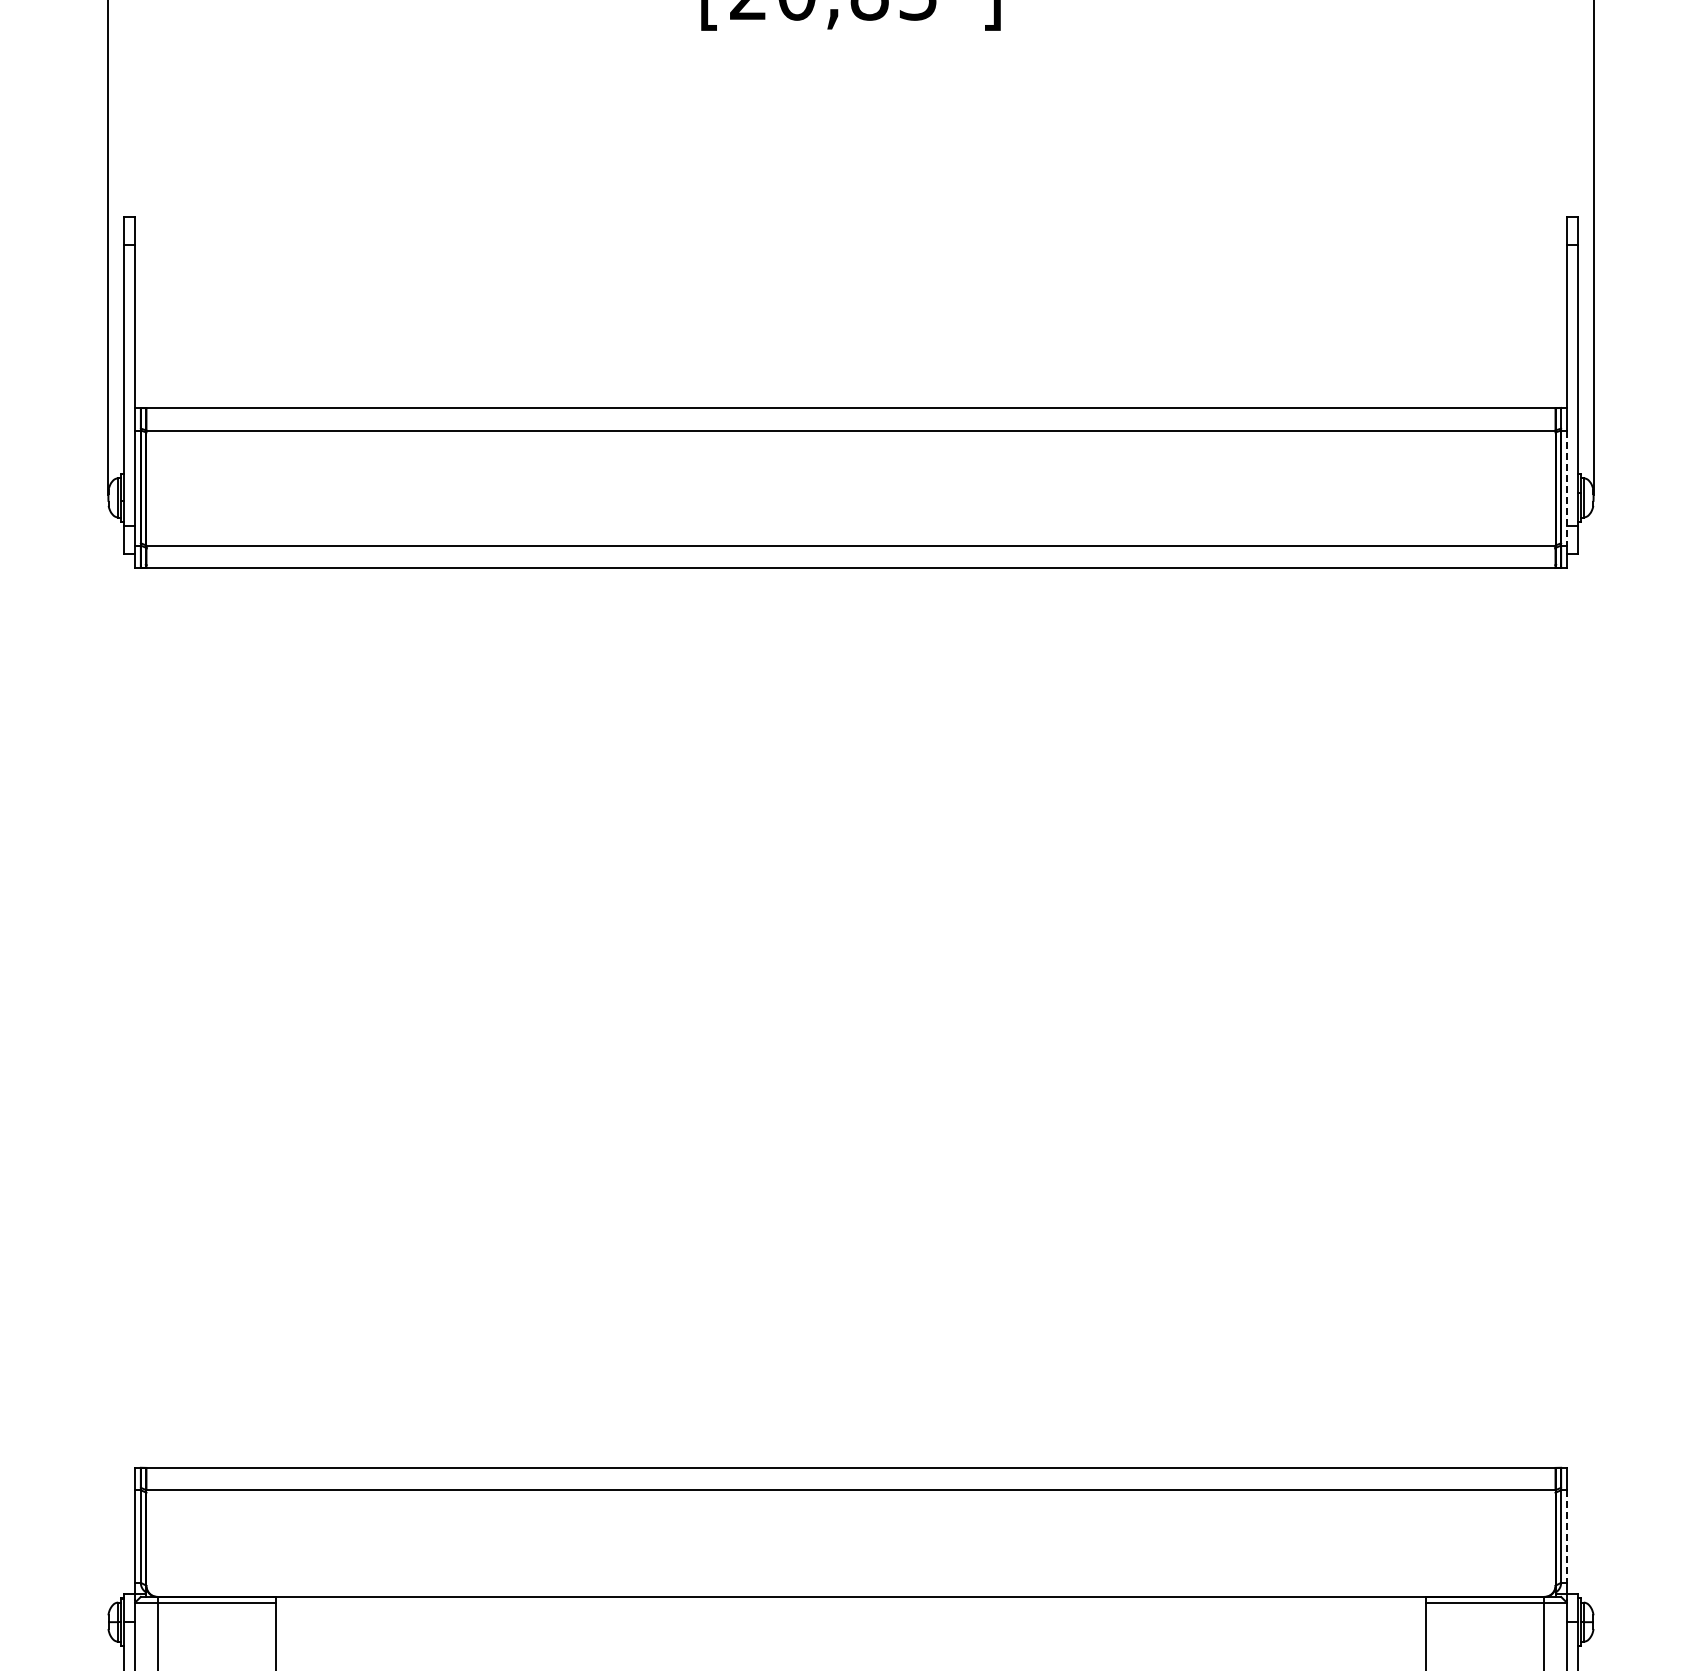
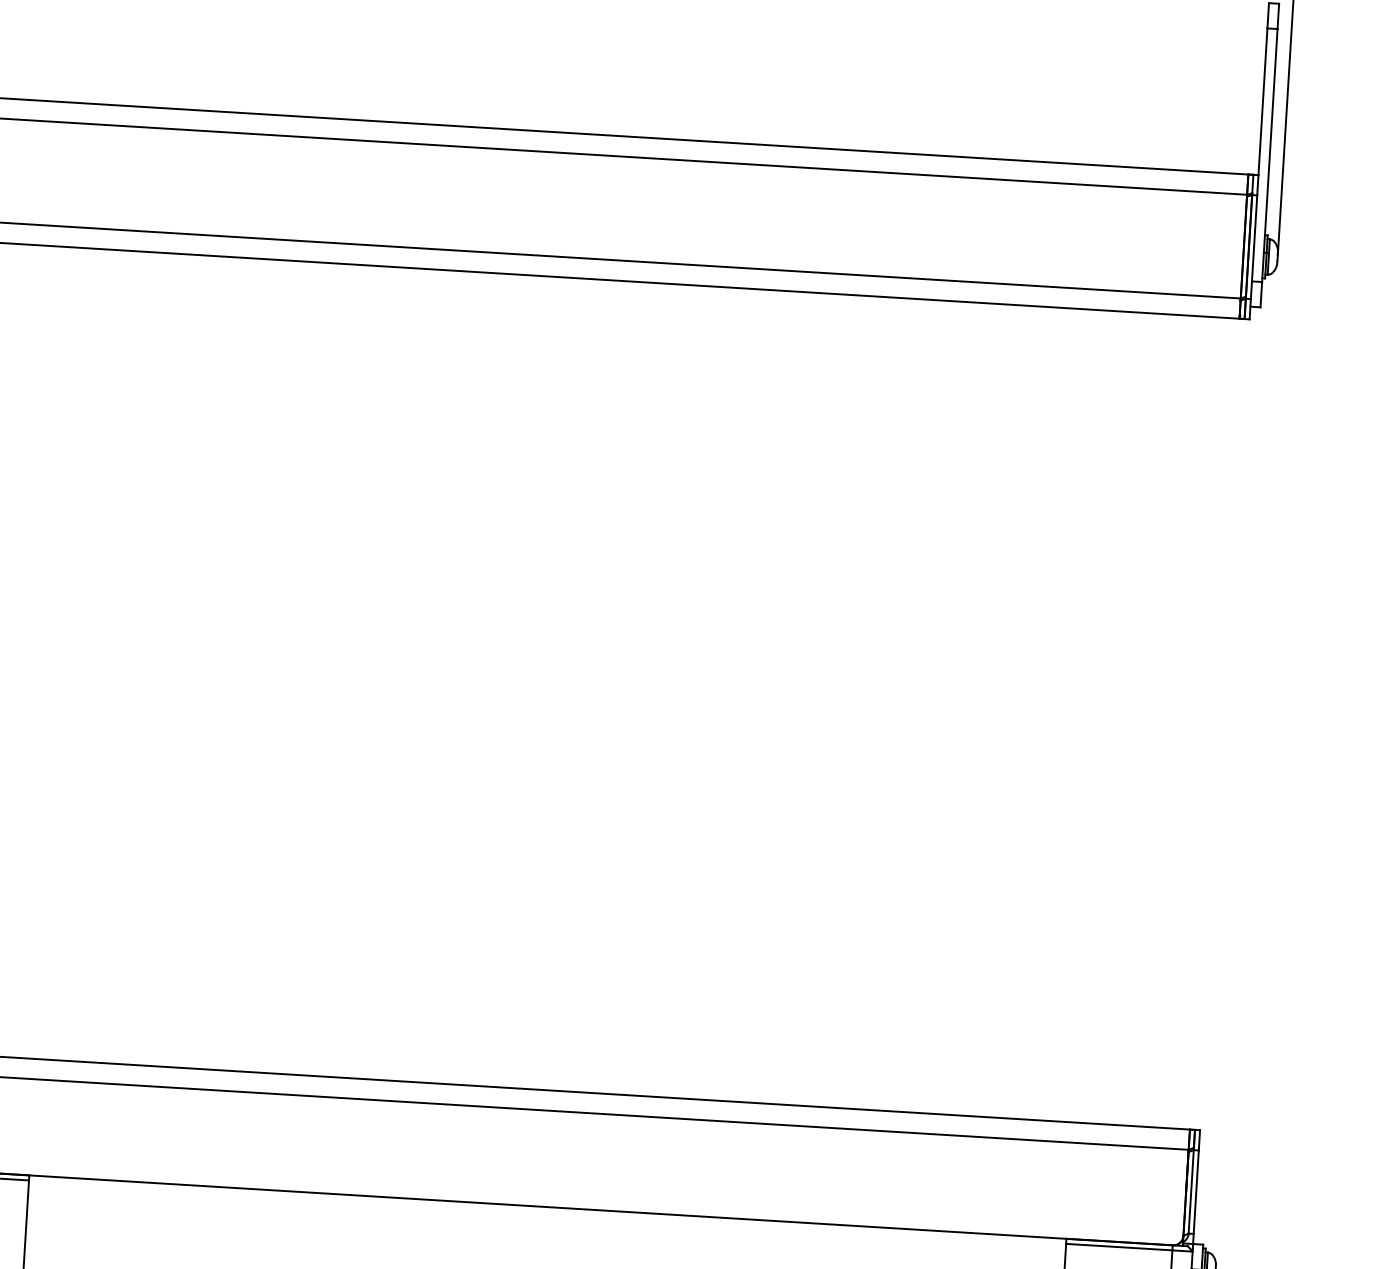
line: (1566, 488) -> (1253, 247), dashed -> solid
line: (1566, 1537) -> (1195, 1193), dashed -> solid

